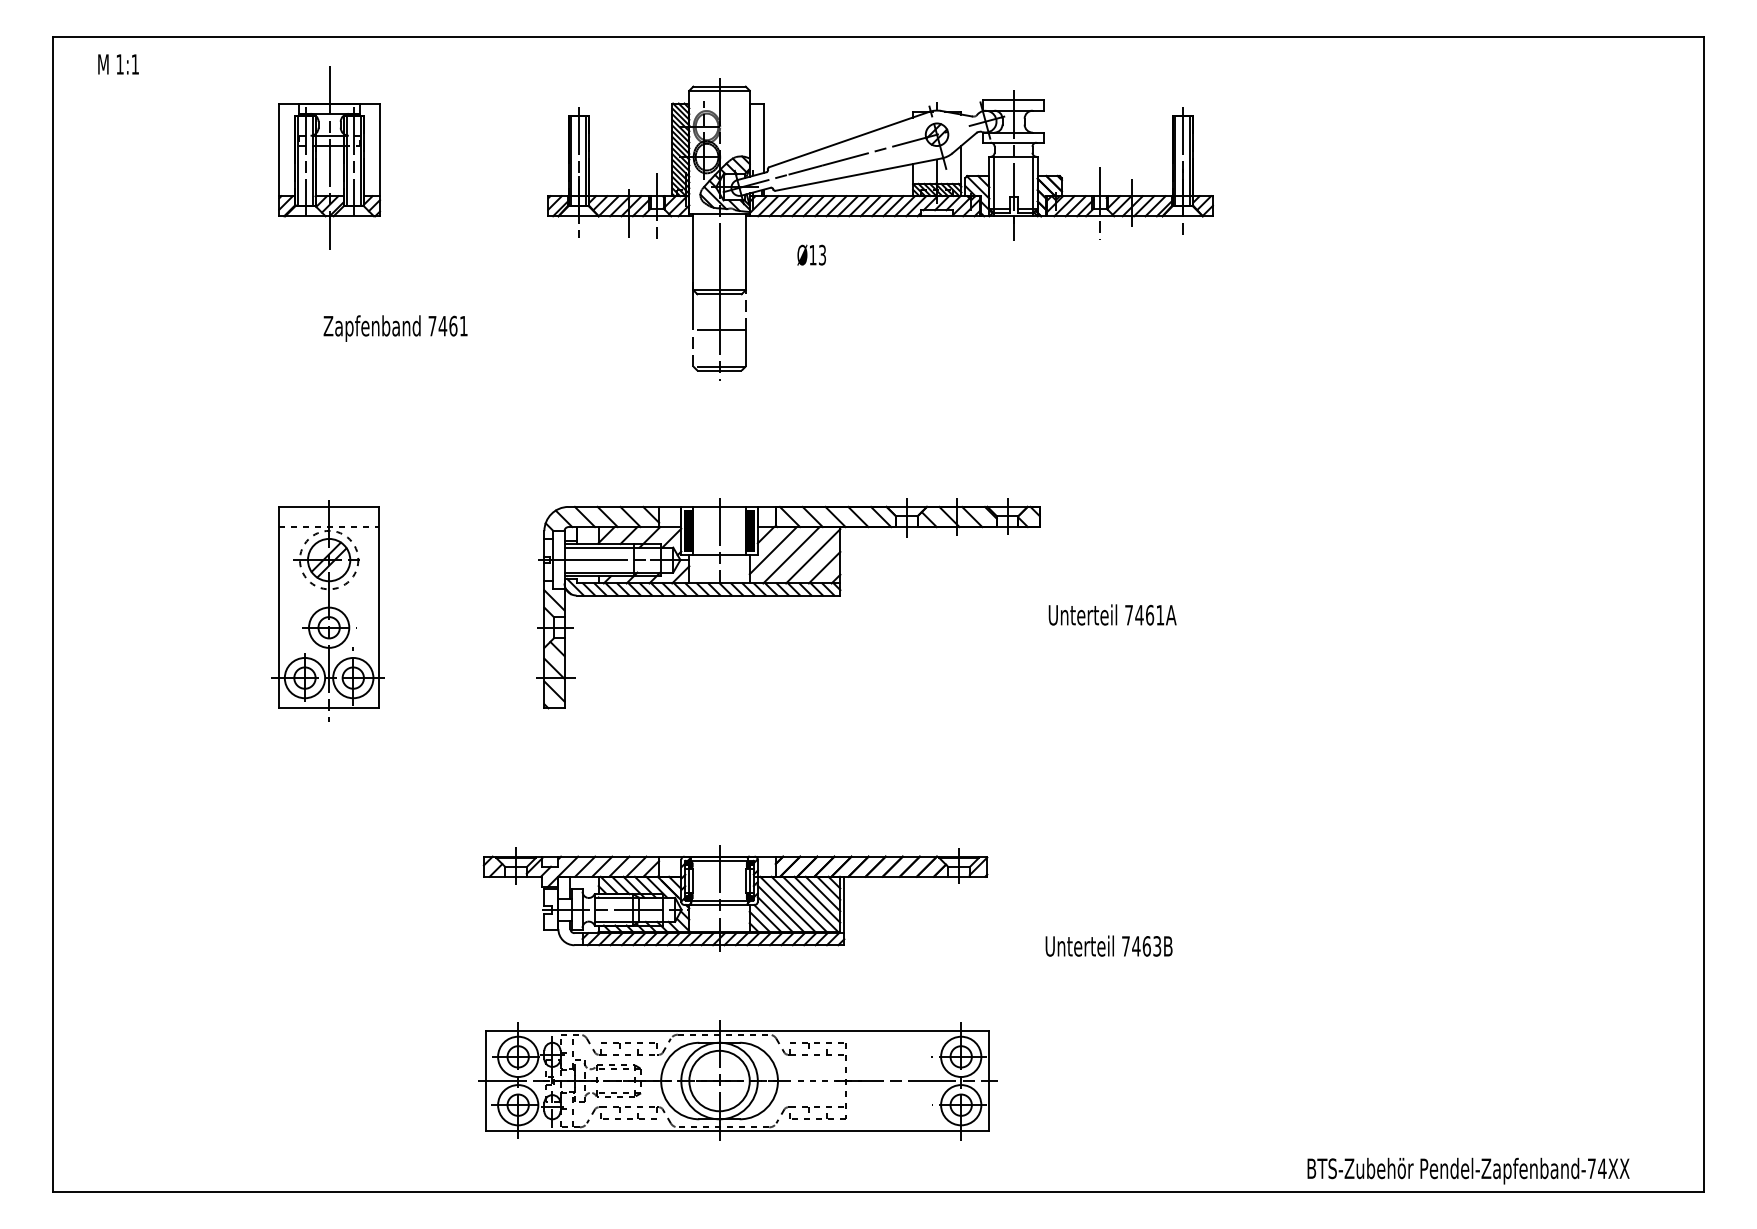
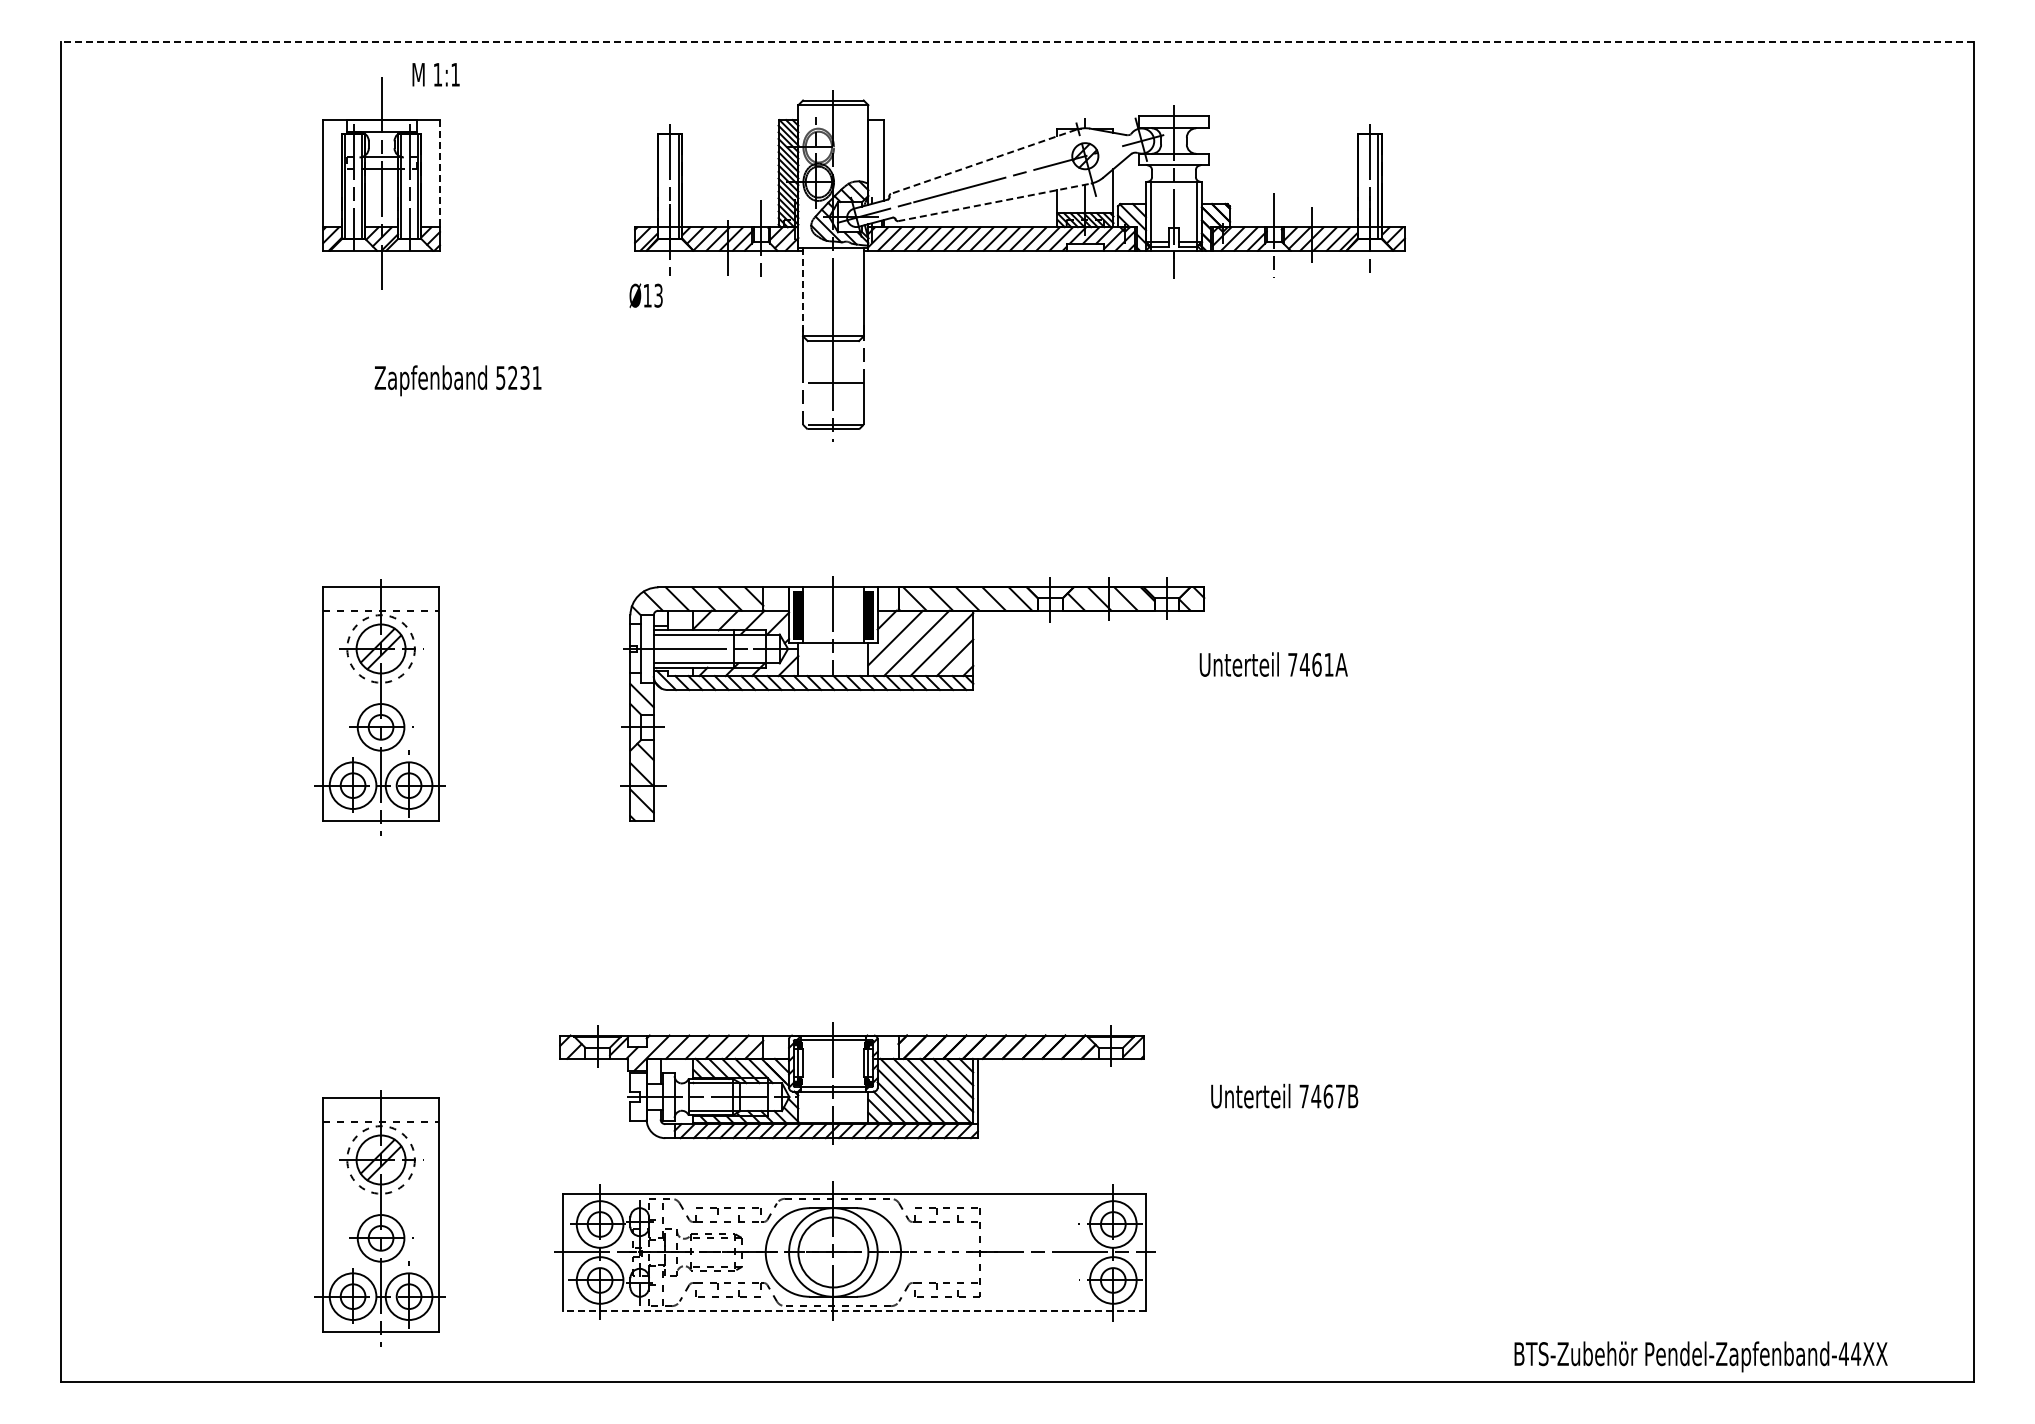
line: (878, 36) -> (1017, 42), solid -> dashed
text: (118, 64) -> (435, 74), moved
line: (849, 139) -> (983, 161), solid -> dashed
line: (380, 149) -> (440, 173), solid -> dashed
line: (571, 160) -> (661, 186), removed
line: (1175, 160) -> (1361, 186), removed
line: (859, 174) -> (995, 202), solid -> dashed
line: (693, 252) -> (803, 292), solid -> dashed
text: (811, 254) -> (645, 295), moved
text: (442, 325) -> (512, 377), 7461 -> 5231
text: (1112, 614) -> (1273, 664), moved
part: (735, 898) -> (851, 1083), moved
text: (1156, 946) -> (1339, 1096), 7463B -> 7467B
part: (327, 1051) -> (379, 1218), added
line: (737, 1131) -> (854, 1310), solid -> dashed
text: (1591, 1168) -> (1843, 1353), Pendel-Zapfenband-74XX -> Pendel-Zapfenband-44XX

